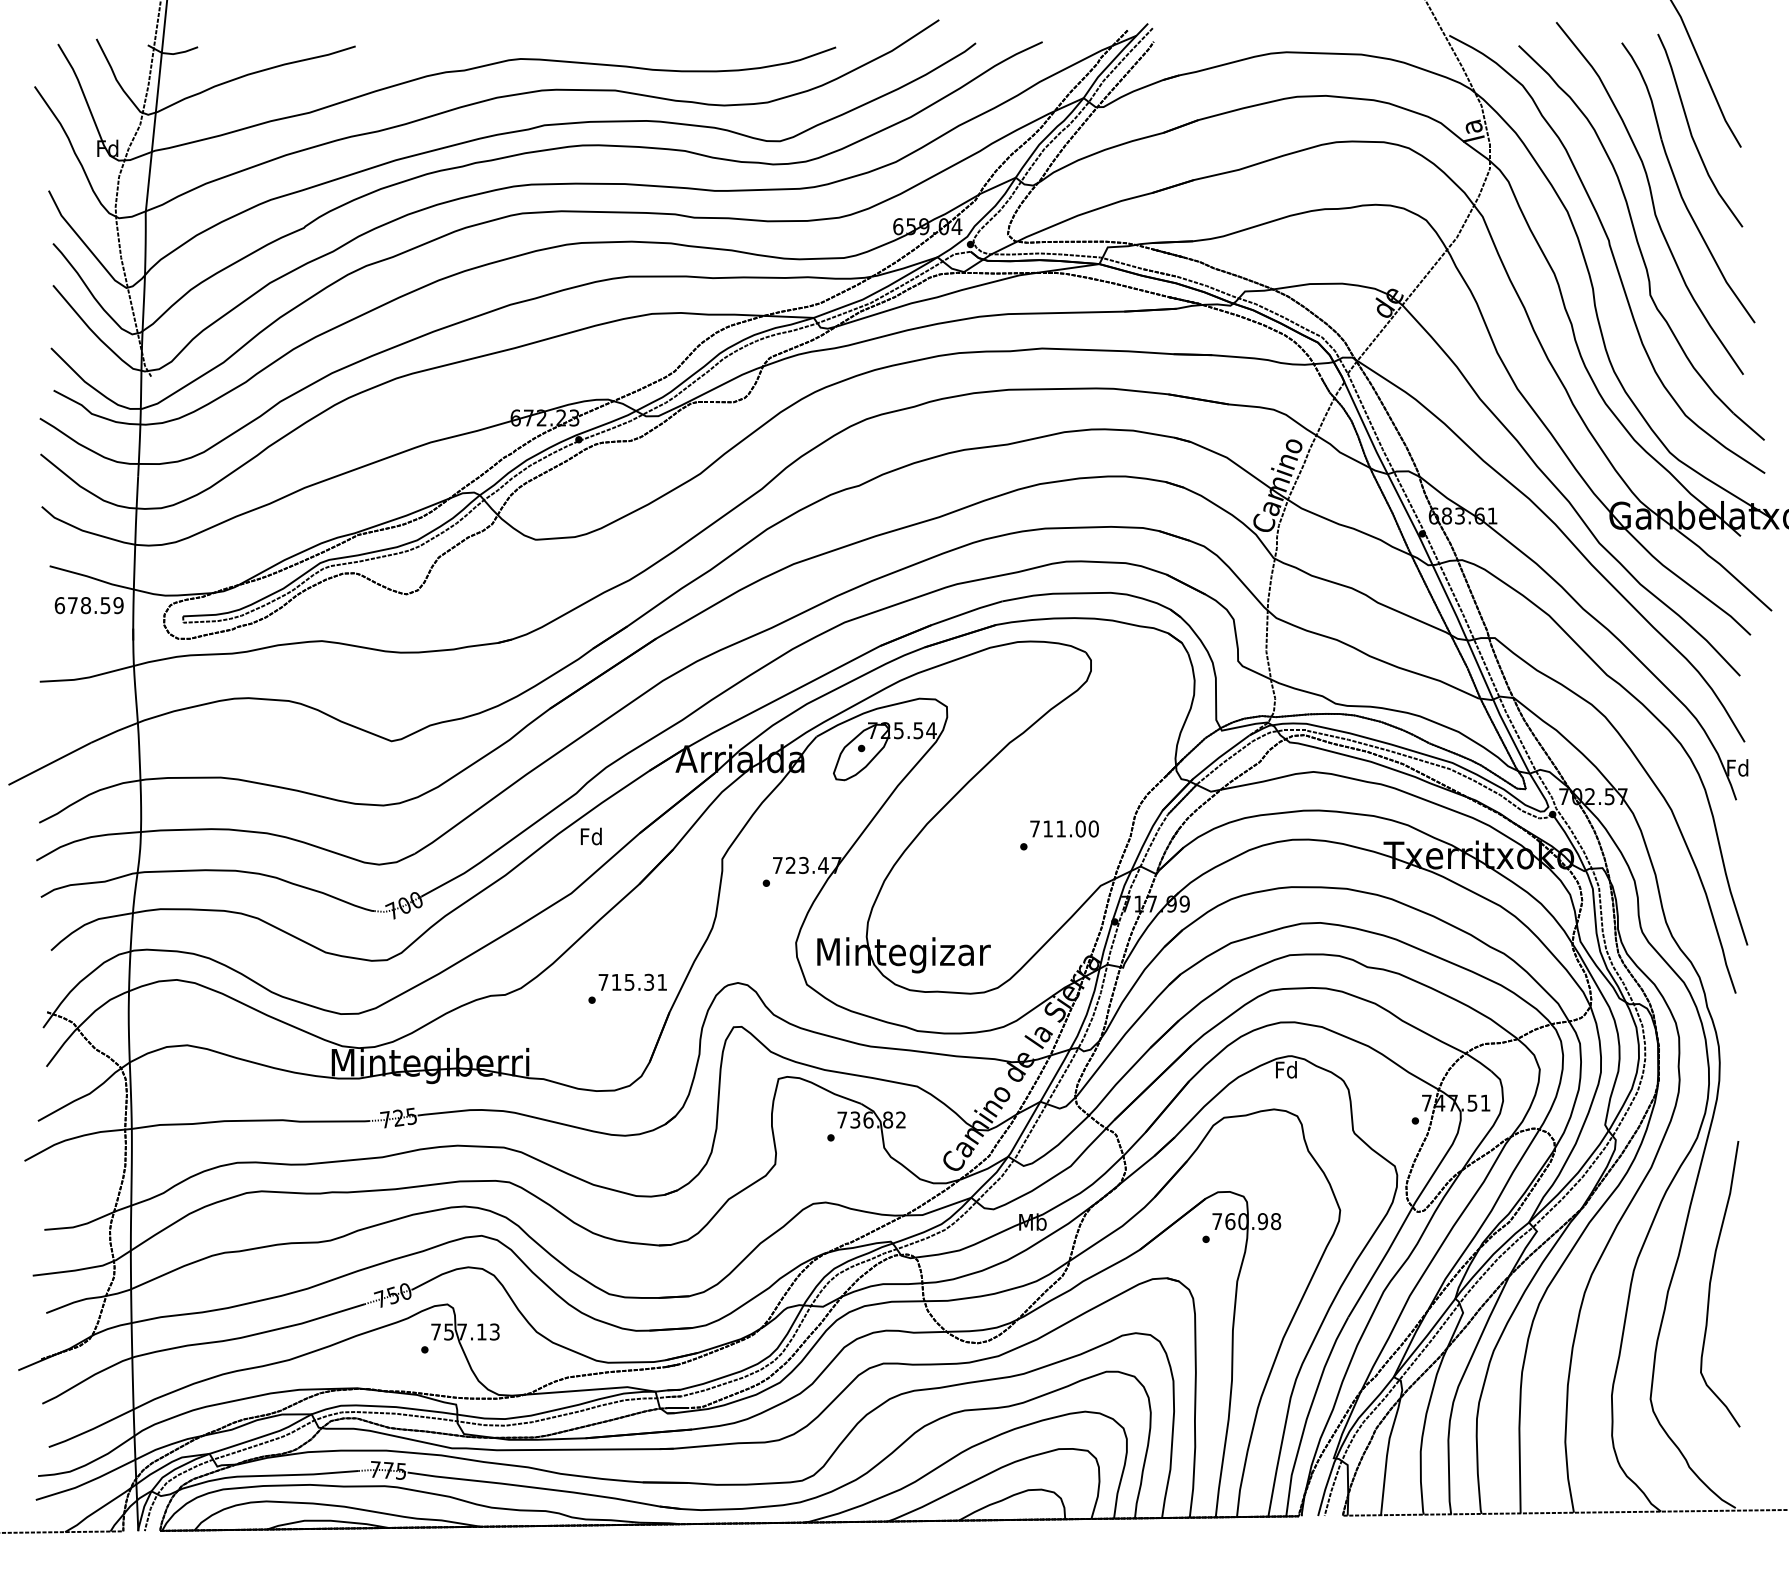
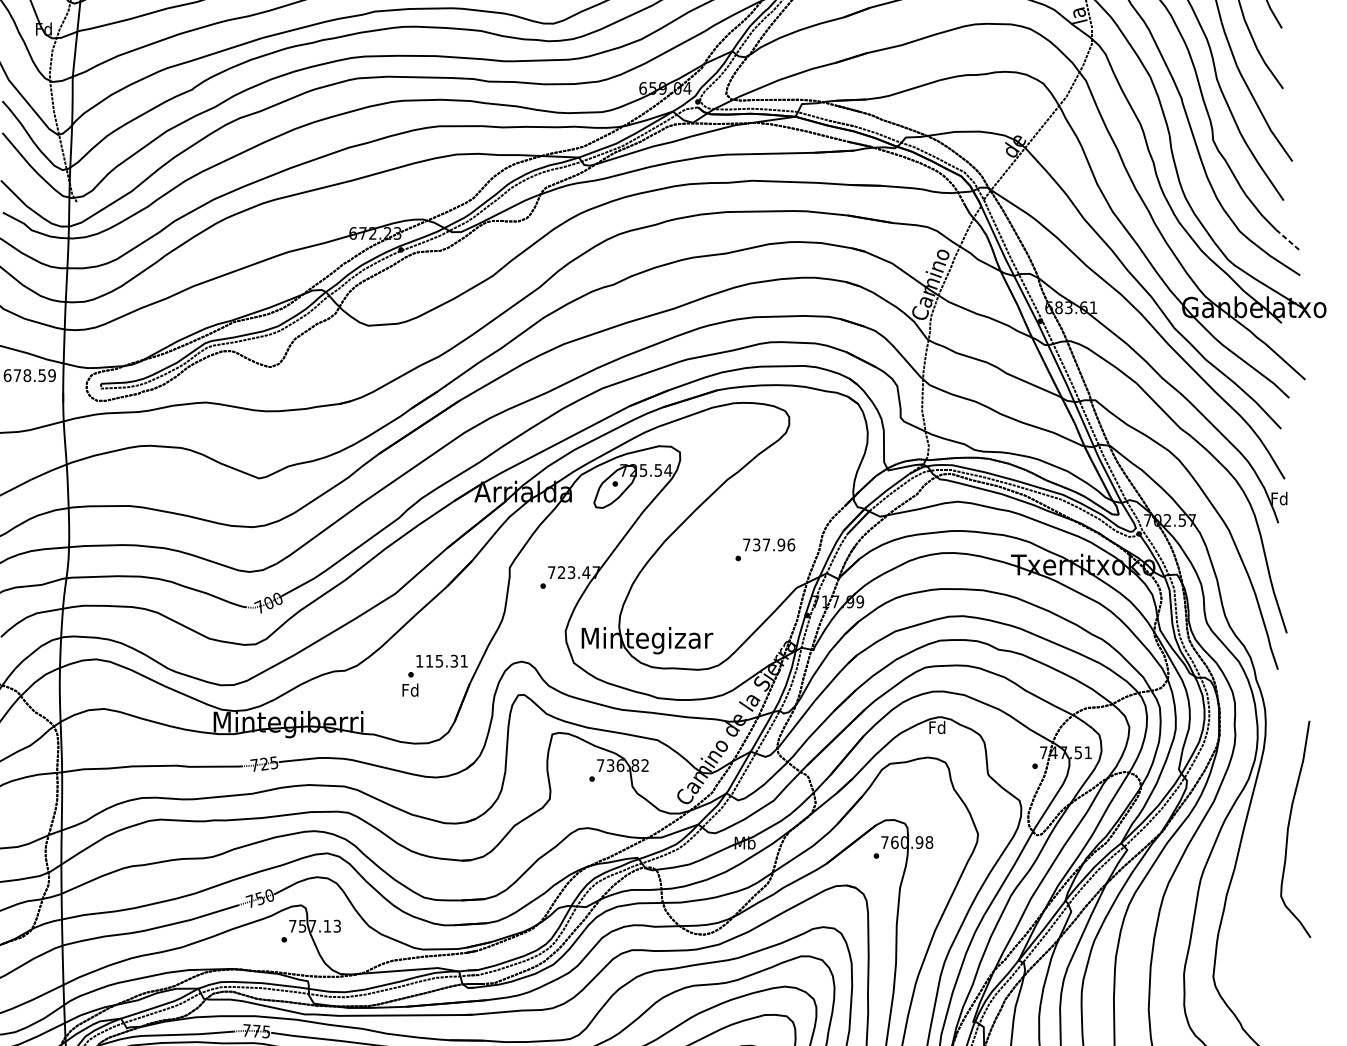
line: (1749, 426) -> (1288, 239), solid -> dashed
text: (1070, 828) -> (773, 544), 711.00 -> 737.96
text: (590, 836) -> (409, 690), moved
text: (603, 982) -> (419, 661), 715.31 -> 115.31
curve: (1711, 1282) -> (1289, 828), moved

